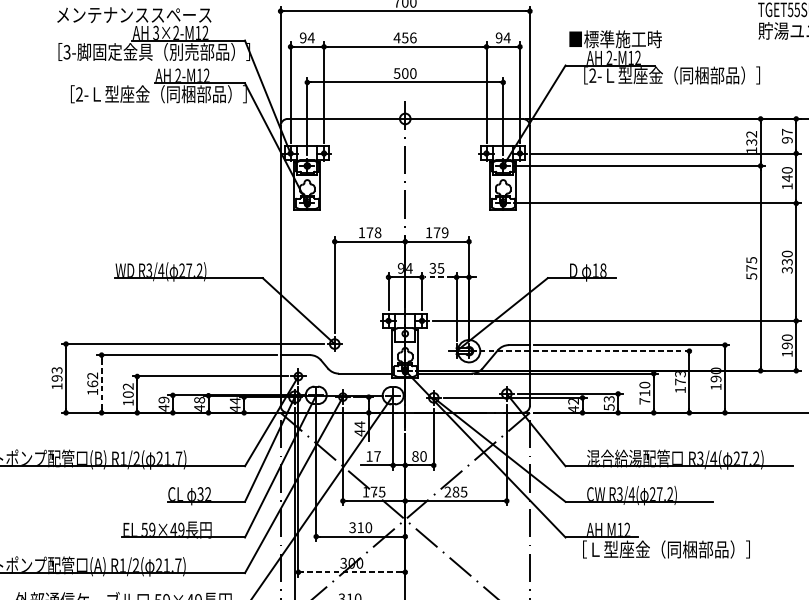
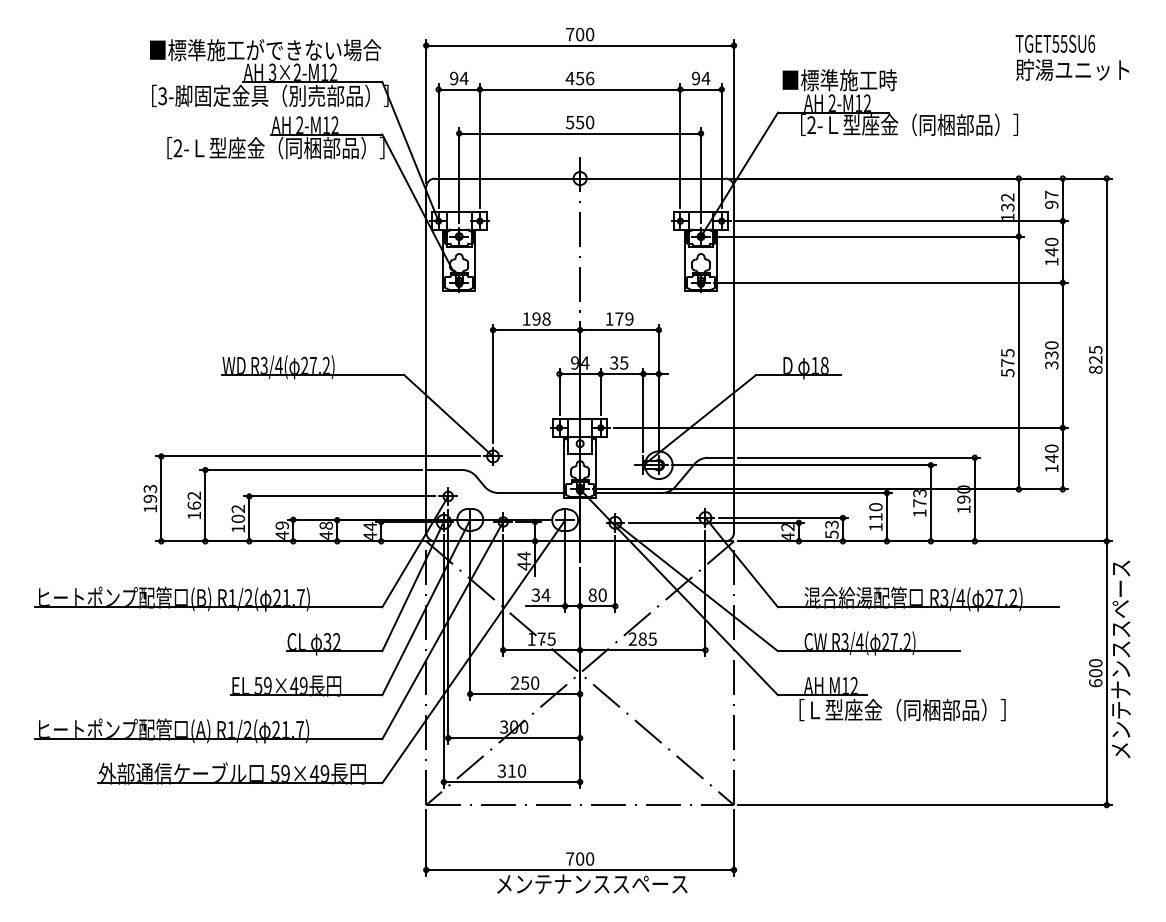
text: (150, 15) -> (265, 50), メンテナンススペース -> ■標準施工ができない場合
text: (404, 73) -> (579, 122), 500 -> 550
text: (369, 232) -> (536, 318), 178 -> 198
line: (438, 277) -> (621, 374), dashed -> solid
text: (787, 345) -> (1051, 458), 190 -> 140
line: (587, 351) -> (804, 465), dashed -> solid
line: (101, 383) -> (205, 505), dashed -> solid
text: (644, 401) -> (875, 527), 710 -> 110
text: (373, 455) -> (540, 594), 17 -> 34
text: (356, 527) -> (520, 682), 310 -> 250
line: (352, 572) -> (514, 738), dashed -> solid

